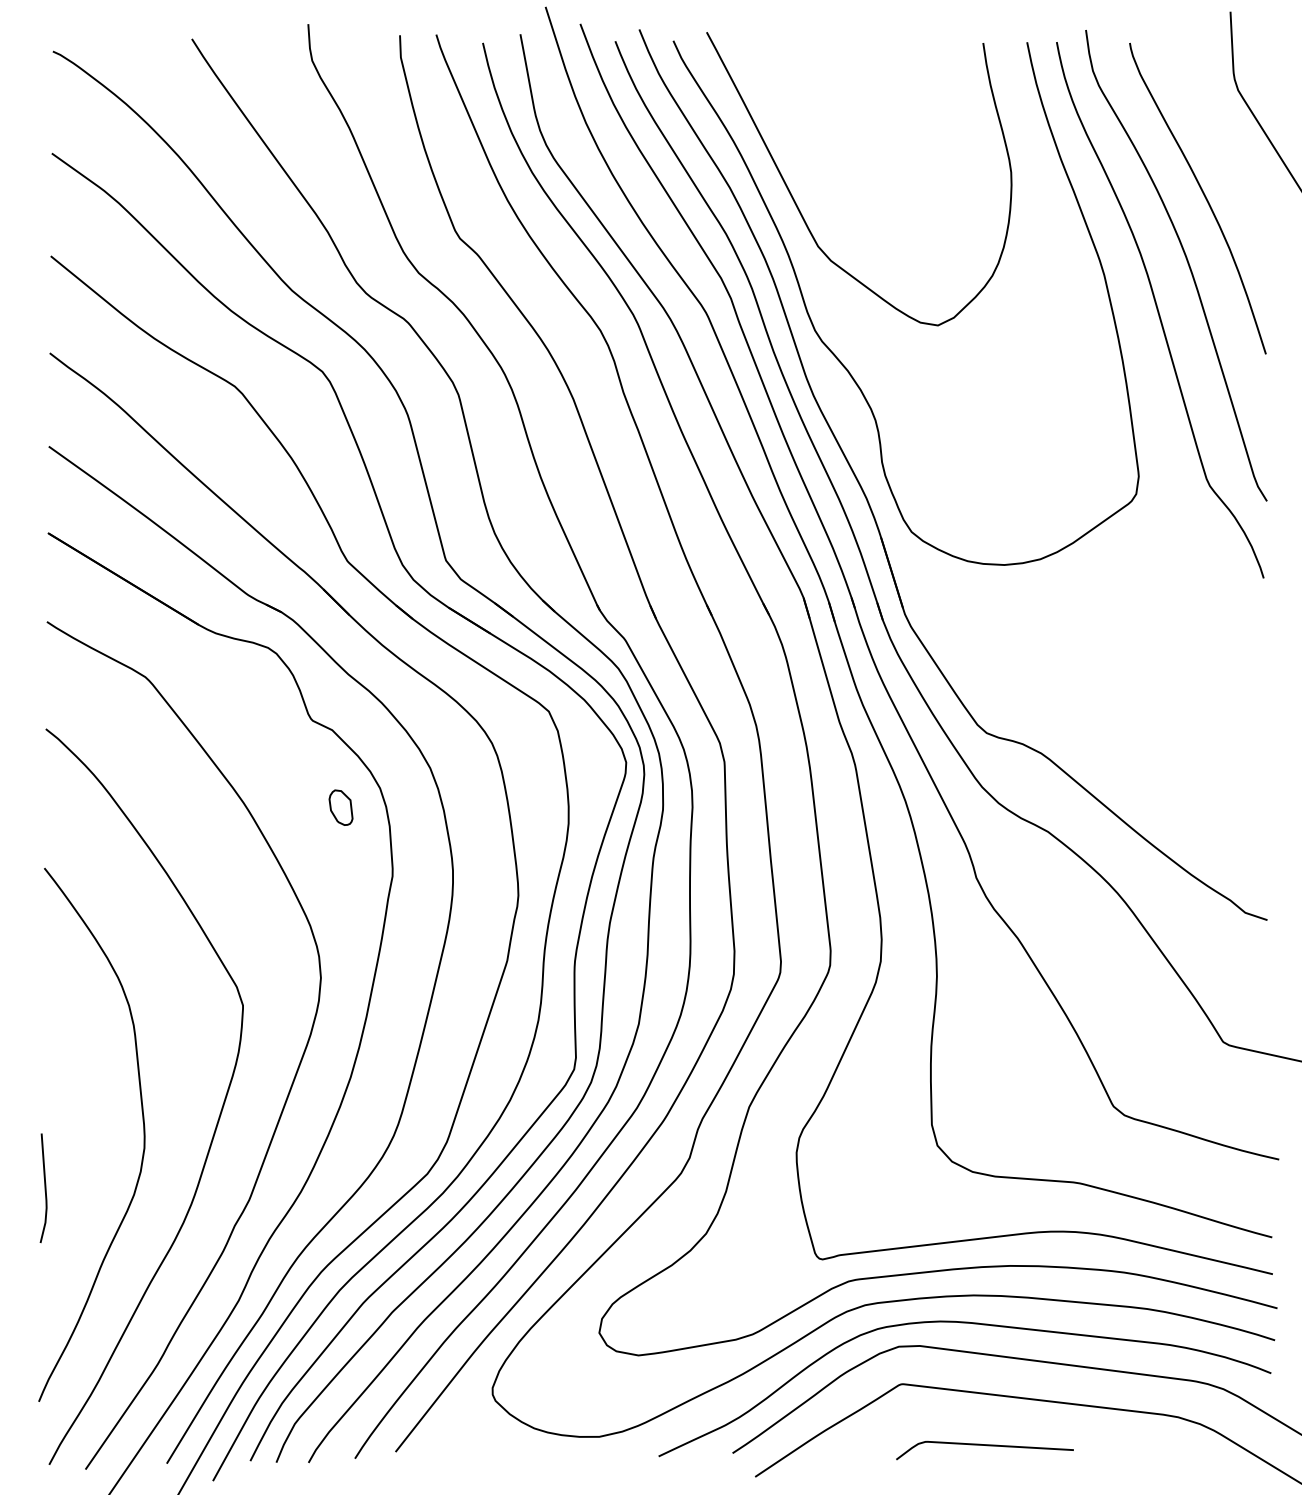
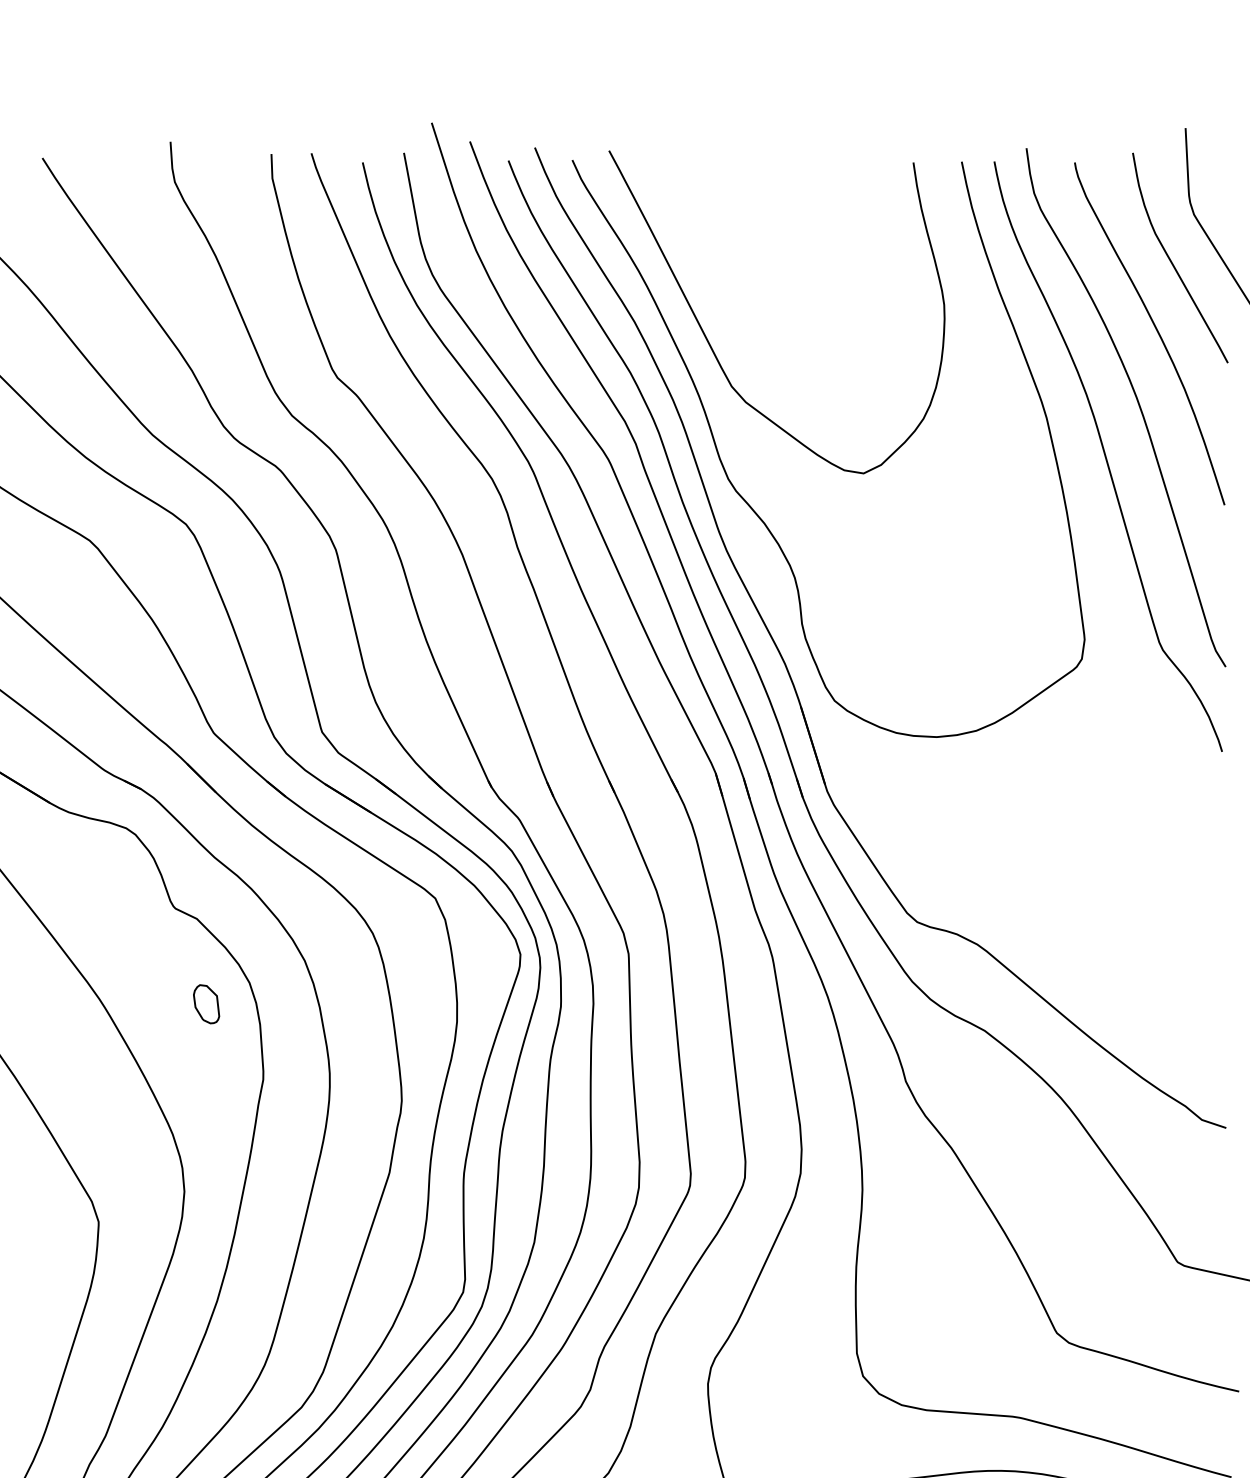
curve: (1218, 132) -> (1172, 261), added

